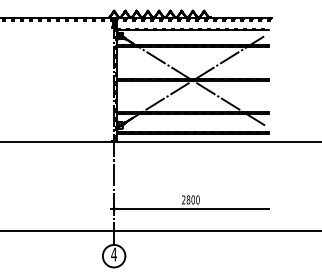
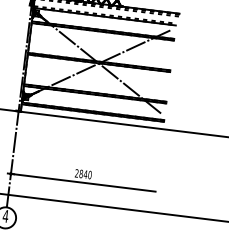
text: (193, 199) -> (85, 174), 2800 -> 2840

